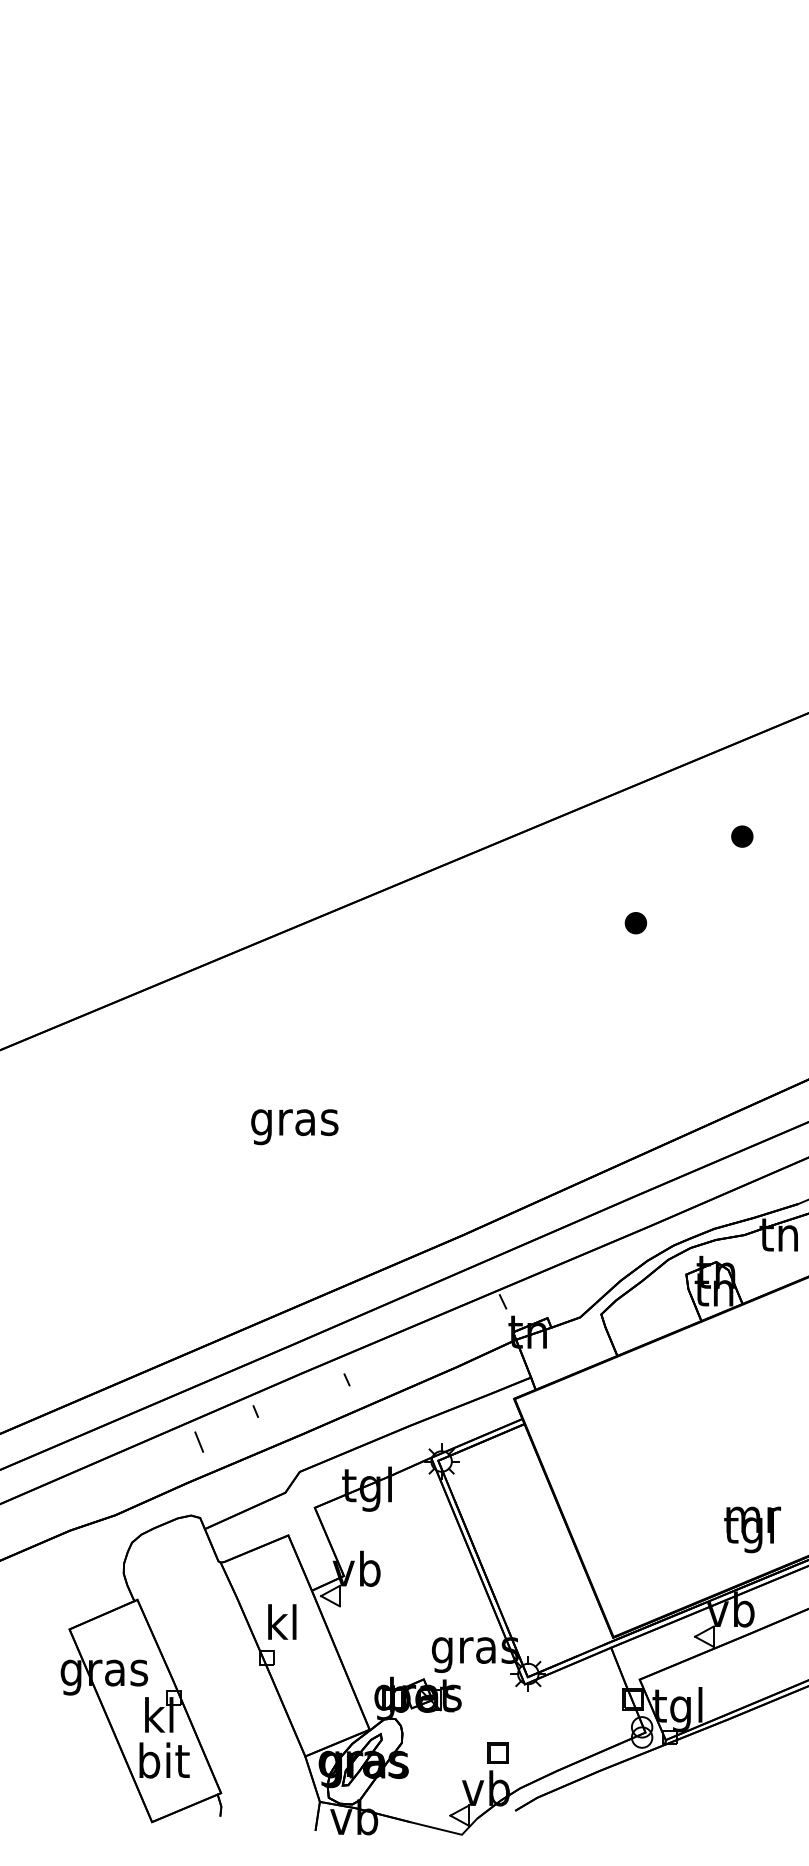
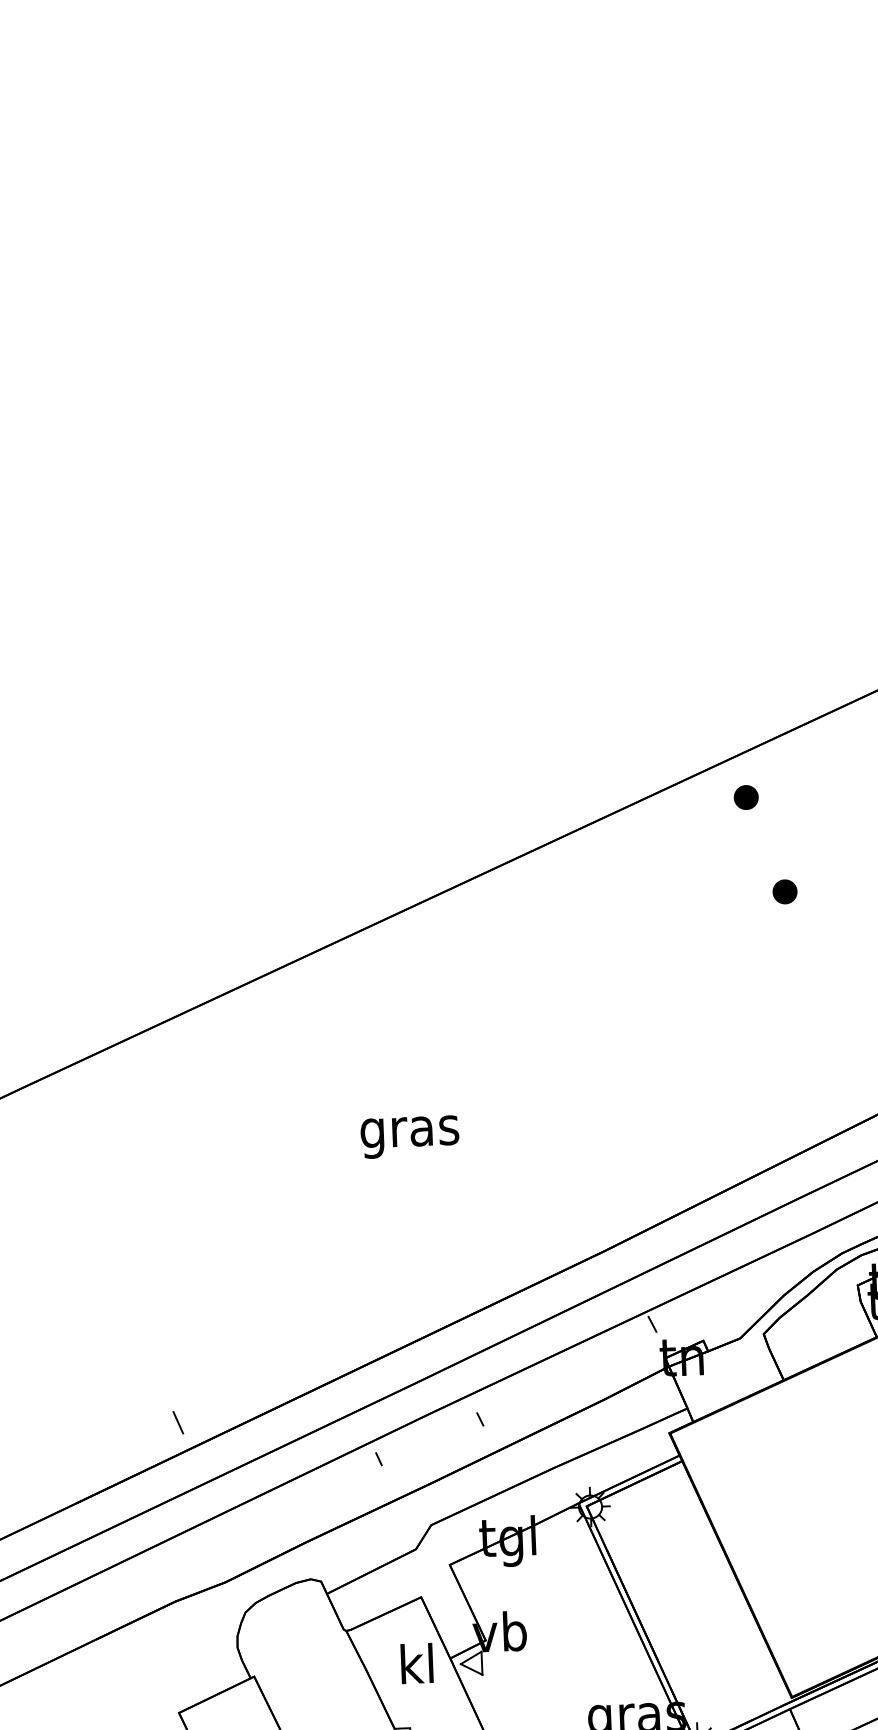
part: (604, 838) -> (745, 797), added
line: (199, 1441) -> (178, 1422), moved
text: (282, 1621) -> (417, 1662), moved

